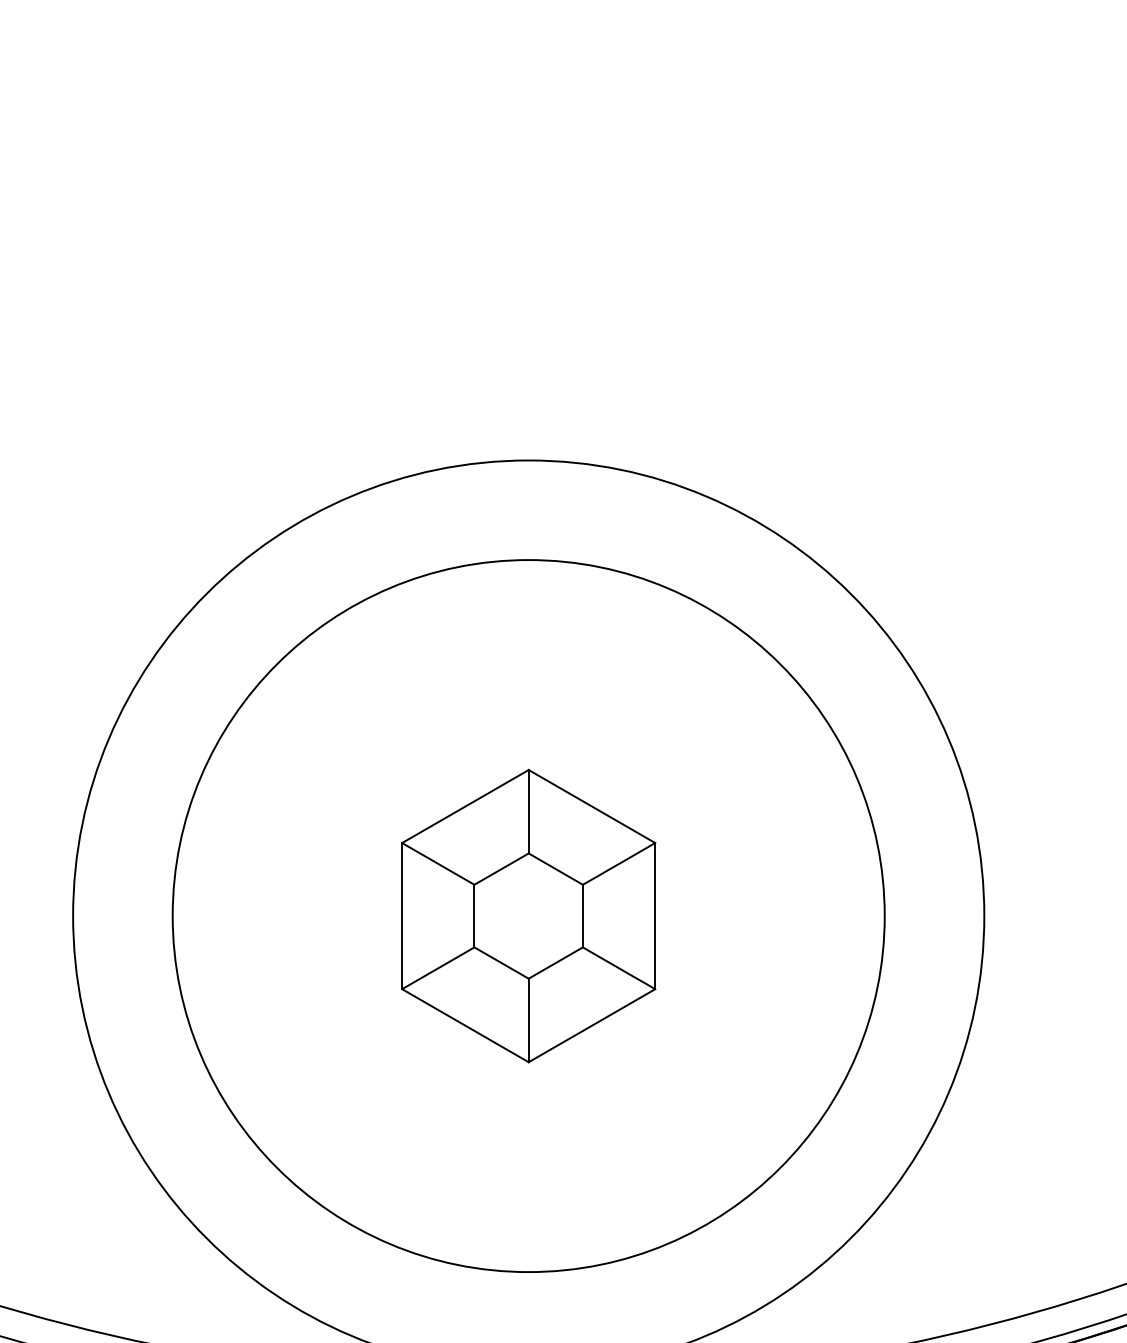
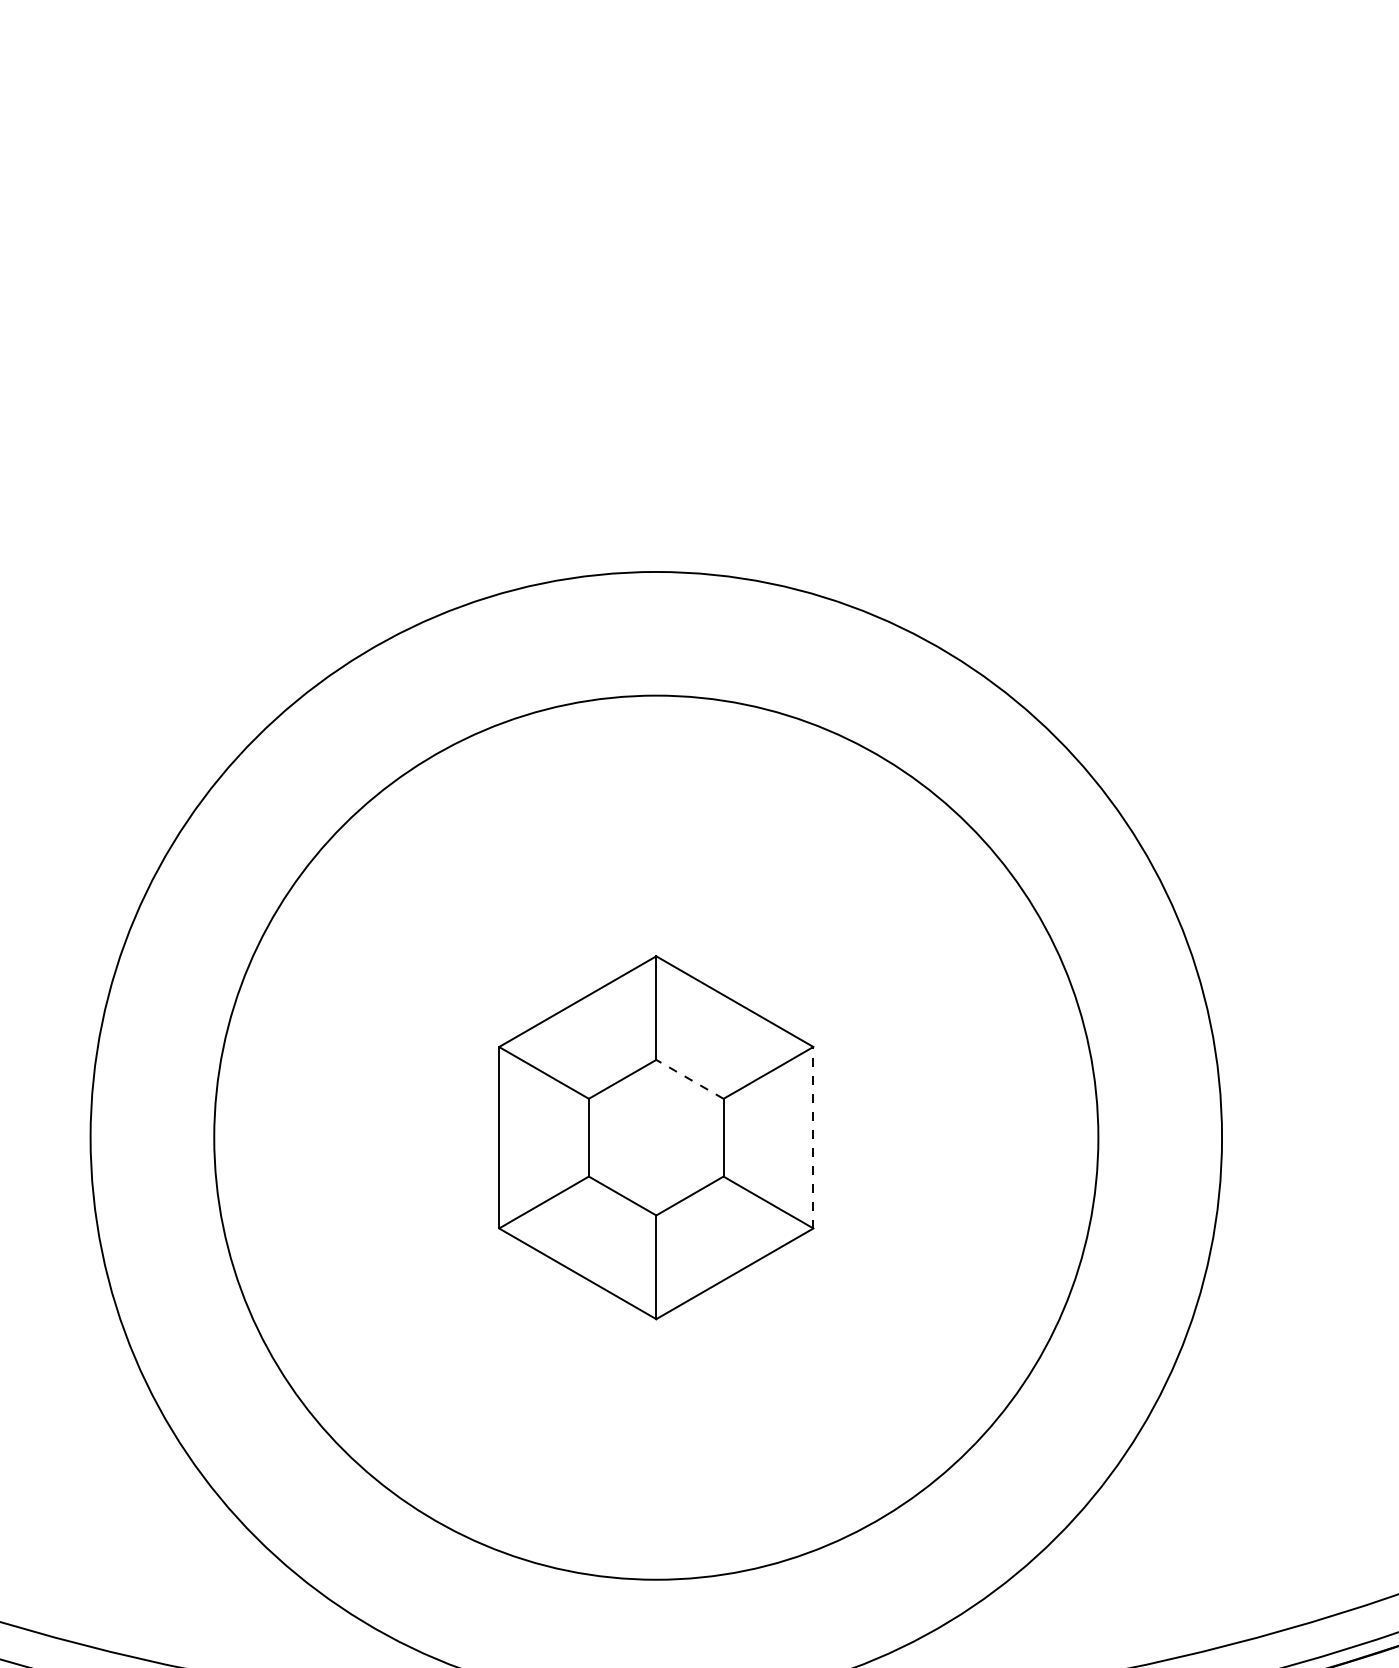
line: (555, 868) -> (689, 1078), solid -> dashed
line: (655, 915) -> (813, 1136), solid -> dashed

